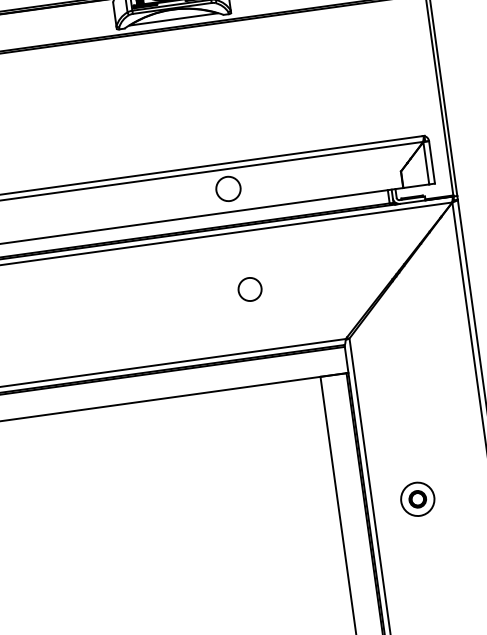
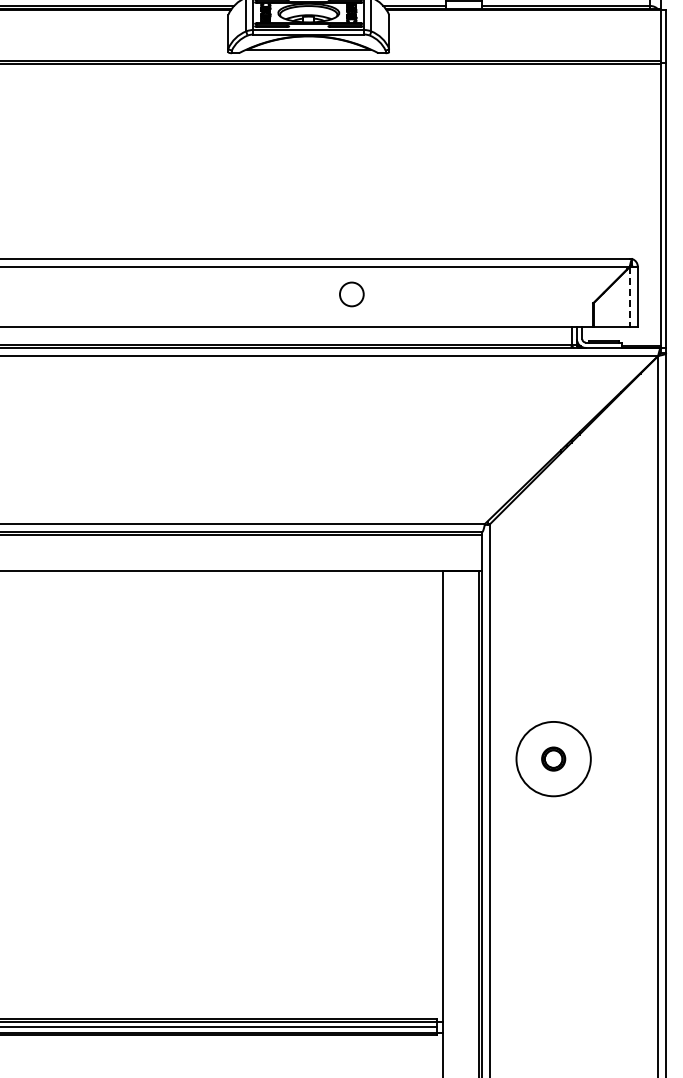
line: (426, 163) -> (629, 296), solid -> dashed
circle: (228, 189) -> (351, 294), size x0.7
circle: (250, 289) -> (362, 437), removed
circle: (417, 498) -> (553, 758), size x1.6

